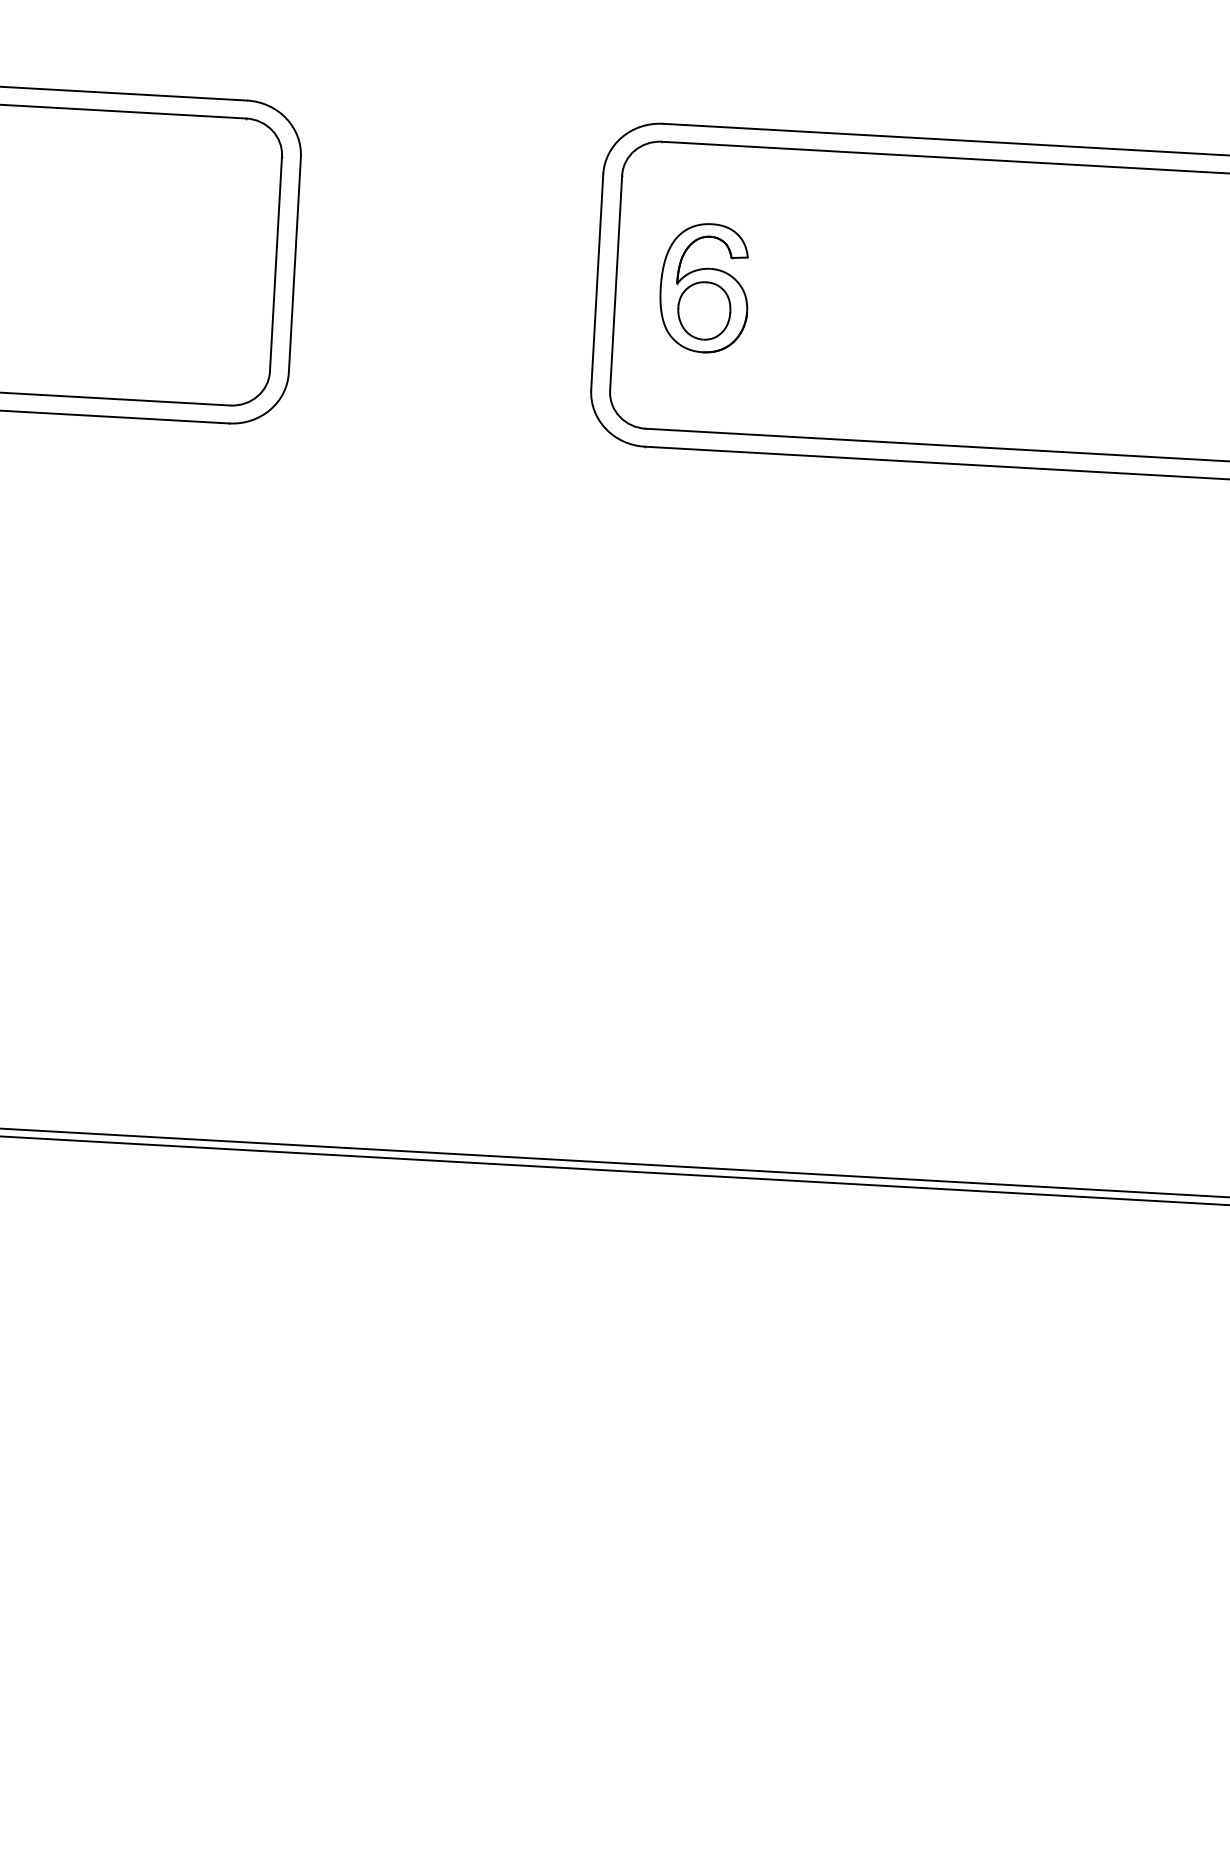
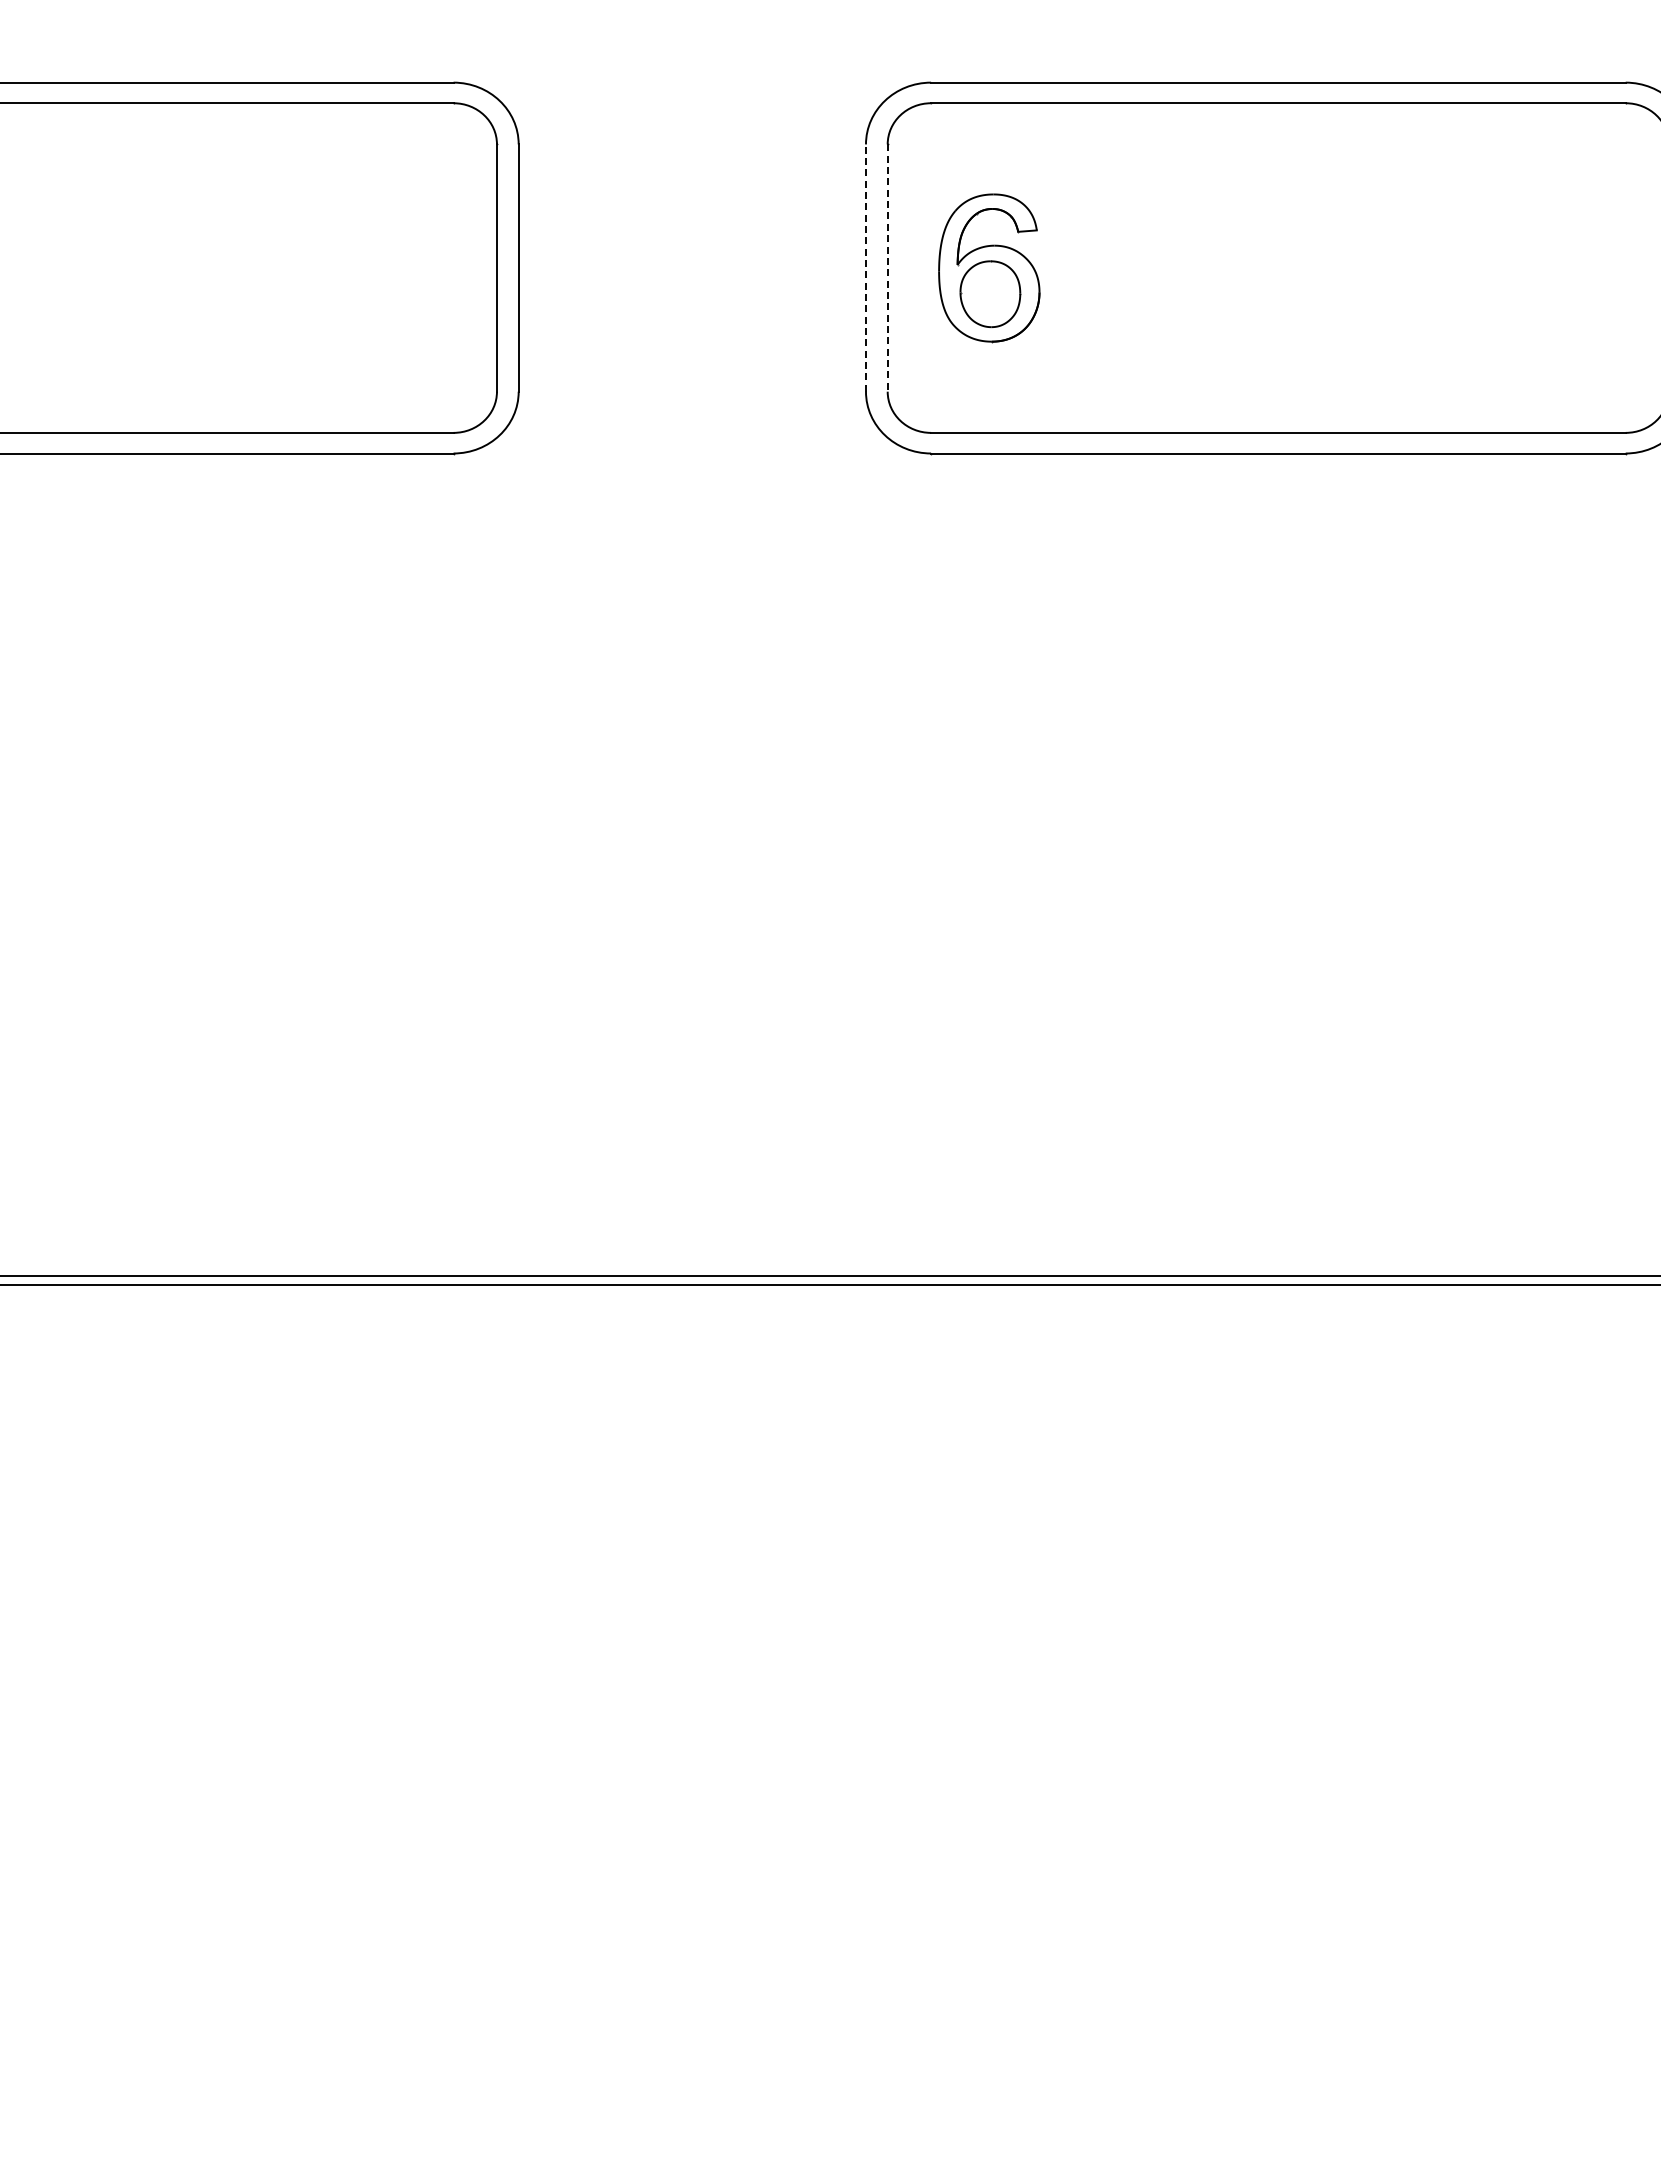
line: (596, 282) -> (865, 268), solid -> dashed
line: (615, 283) -> (887, 268), solid -> dashed

